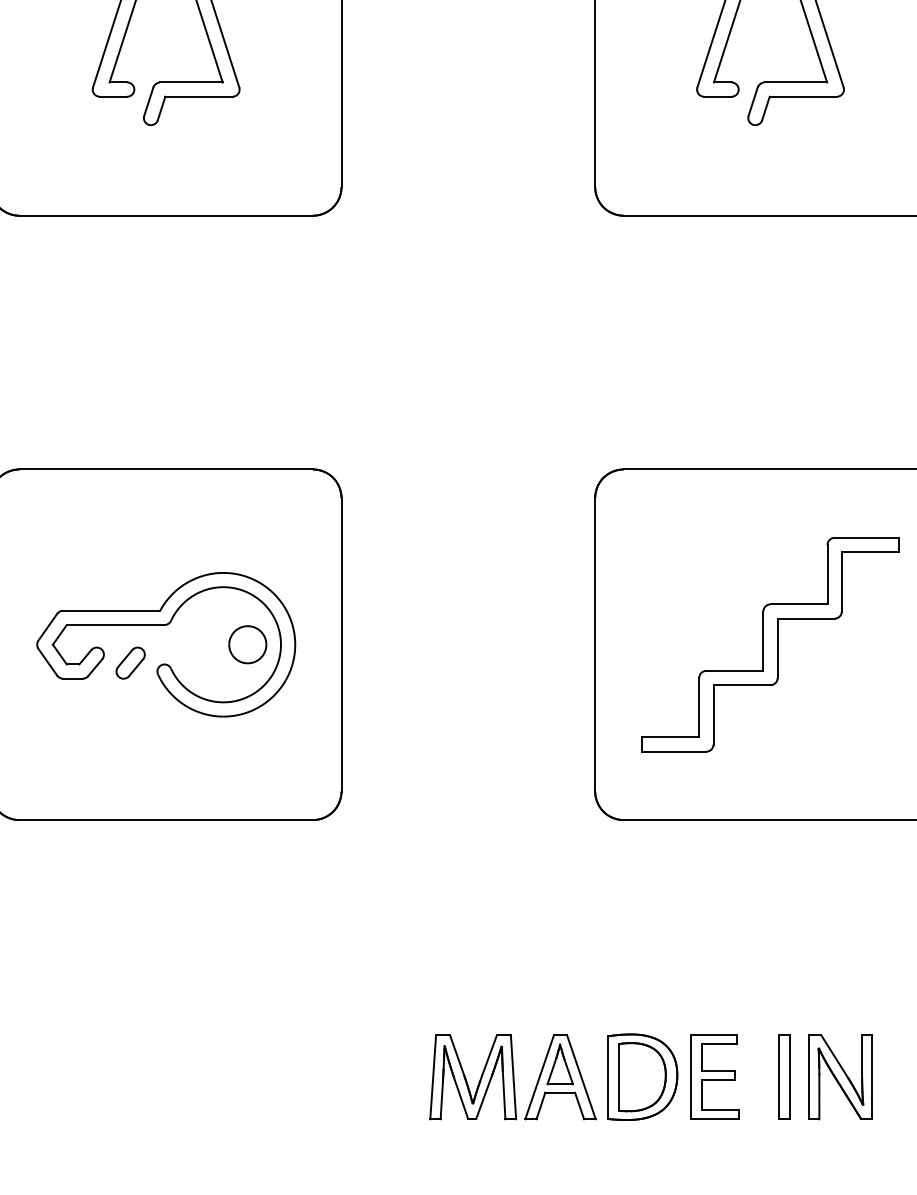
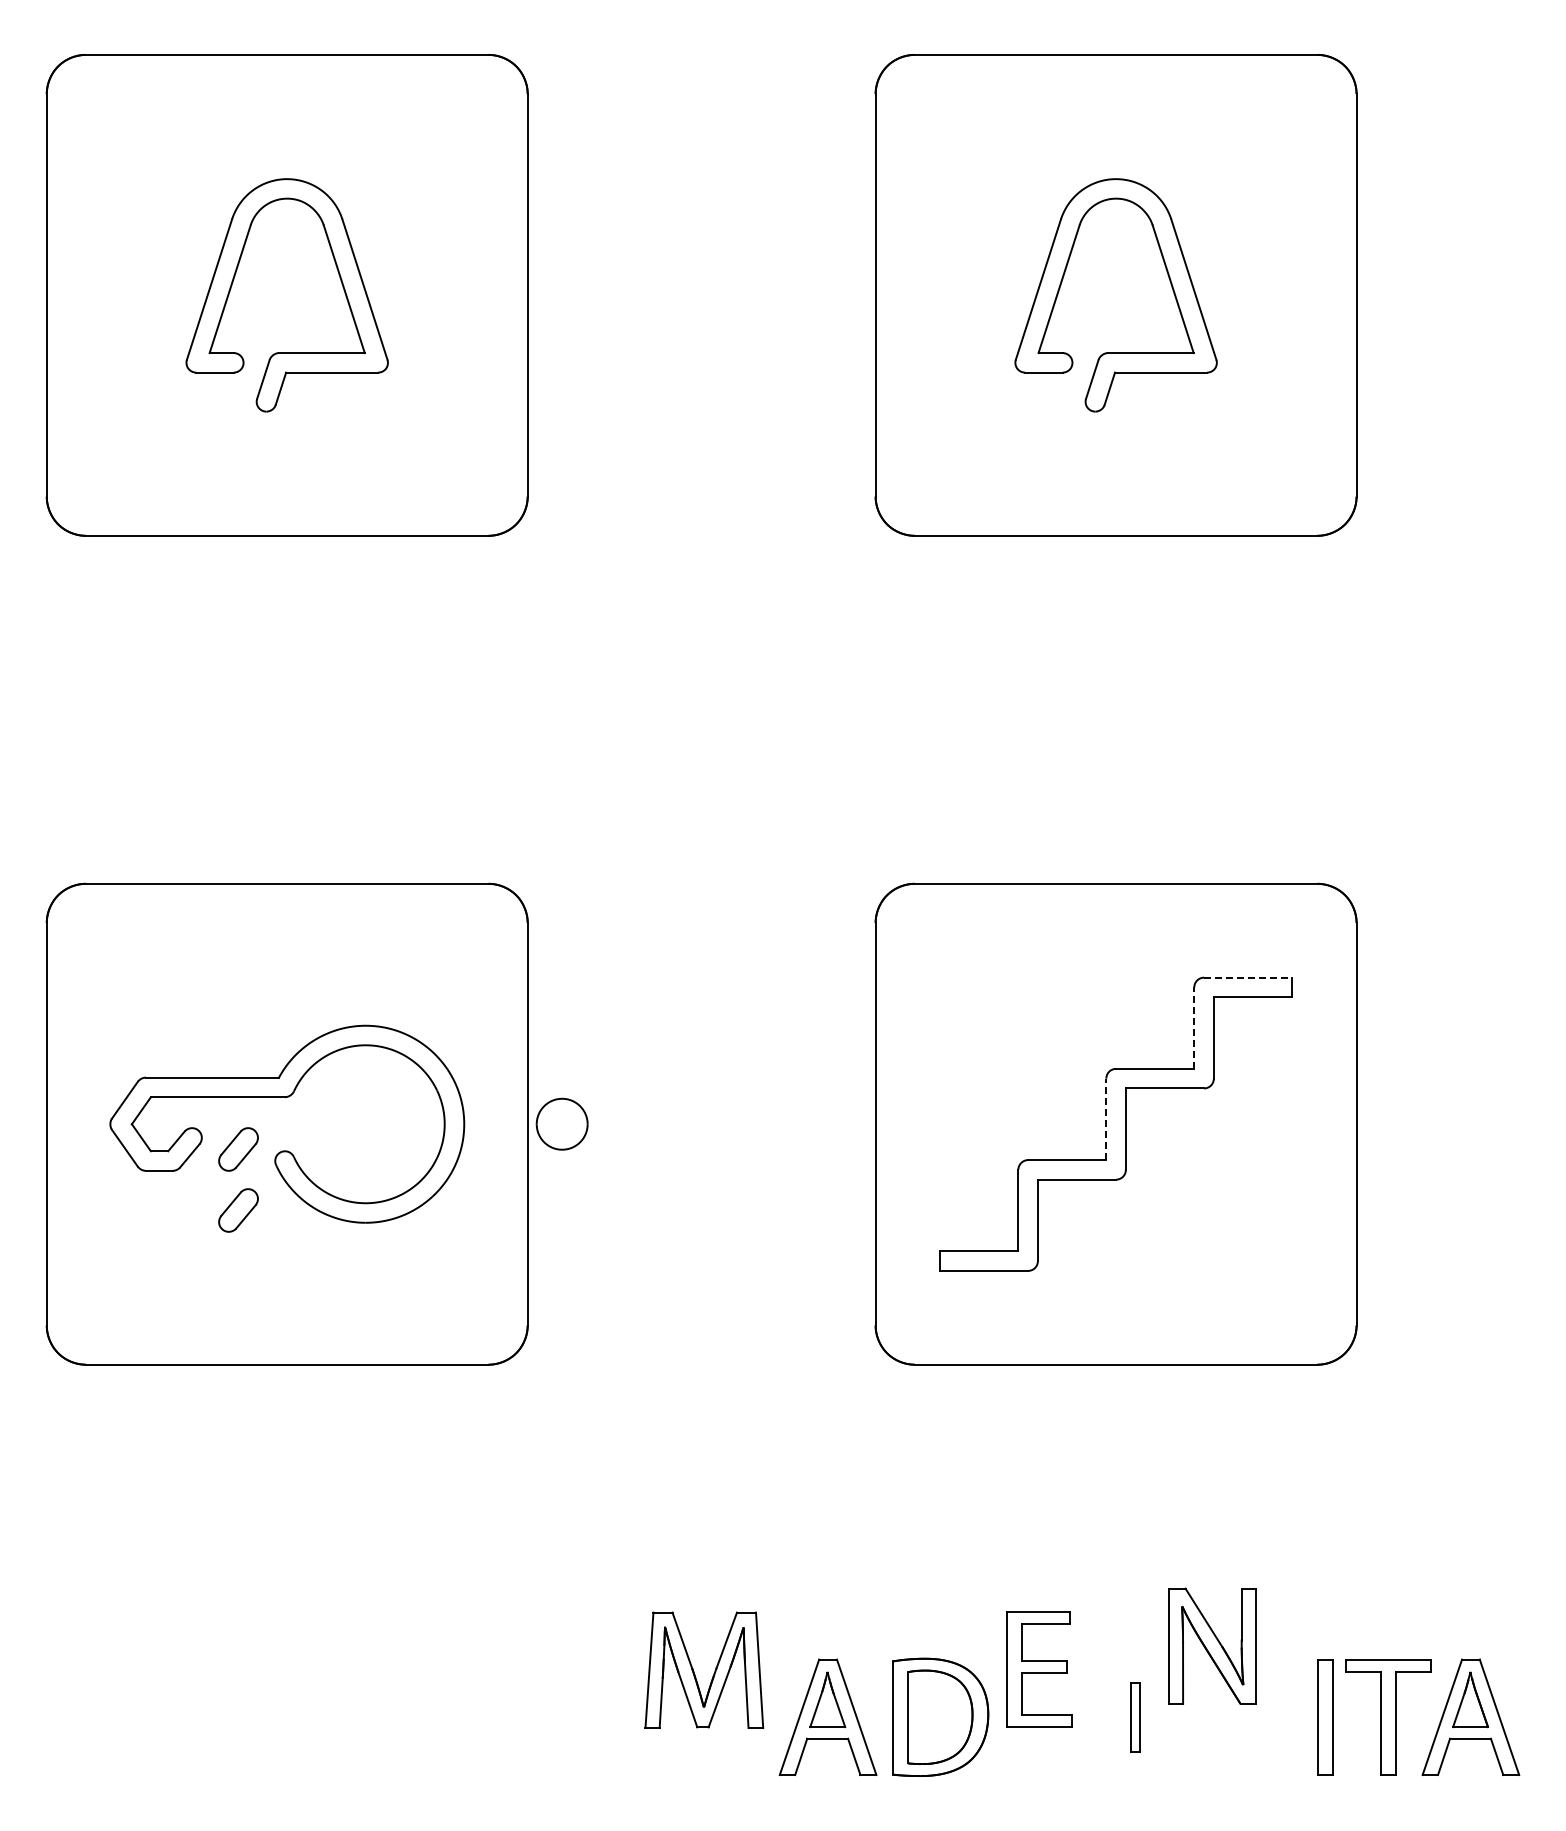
line: (867, 537) -> (1248, 977), solid -> dashed
line: (827, 574) -> (1194, 1028), solid -> dashed
line: (763, 641) -> (1106, 1119), solid -> dashed
part: (247, 644) -> (561, 1123), moved
part: (130, 707) -> (238, 1210), added
part: (840, 1076) -> (1212, 1645), moved
part: (714, 1077) -> (1039, 1669), moved
part: (784, 1077) -> (1135, 1717), size x0.6
part: (479, 1079) -> (713, 1673), moved

